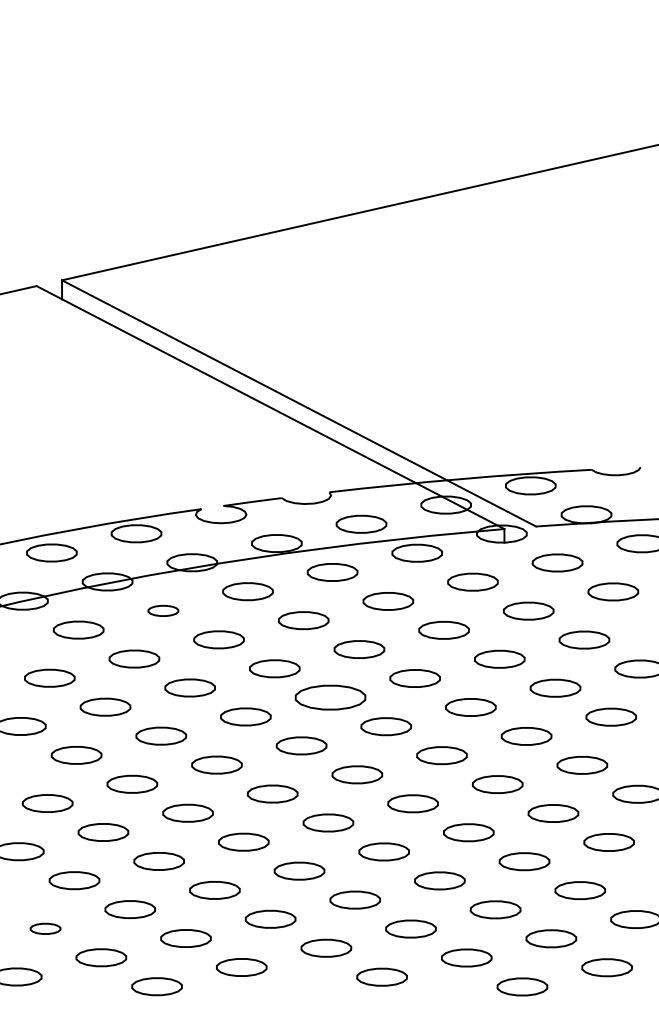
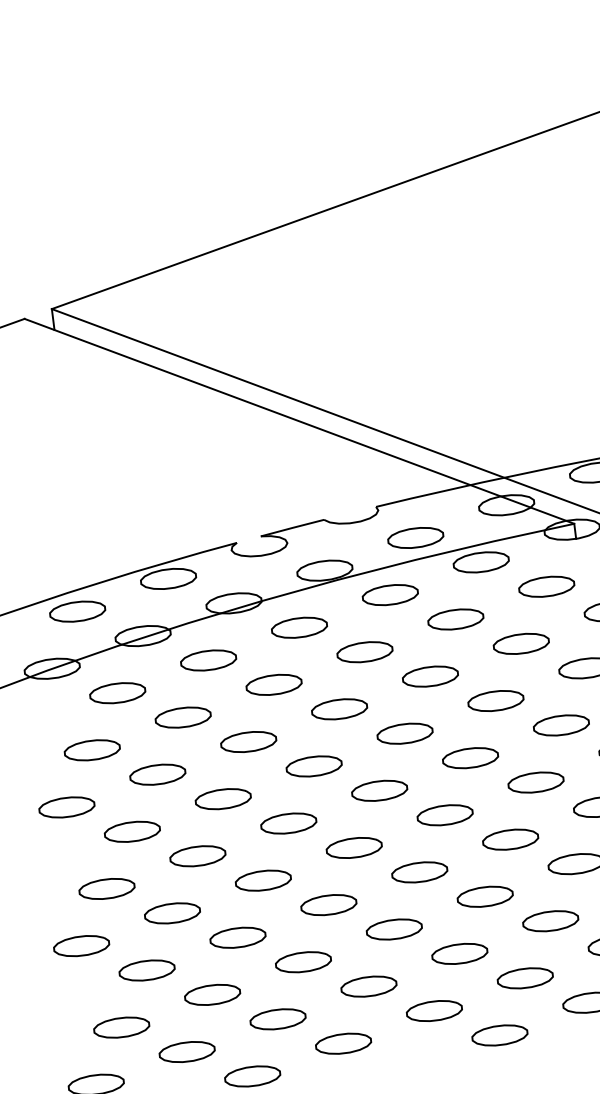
part: (163, 610) -> (208, 660), size x1.67
part: (330, 697) -> (405, 733), size x0.71
part: (45, 928) -> (121, 1027), size x1.67

